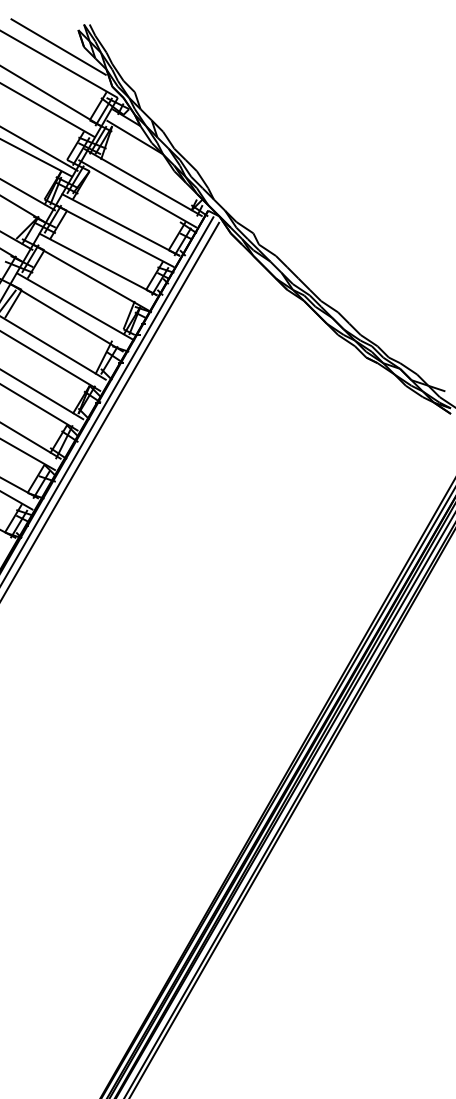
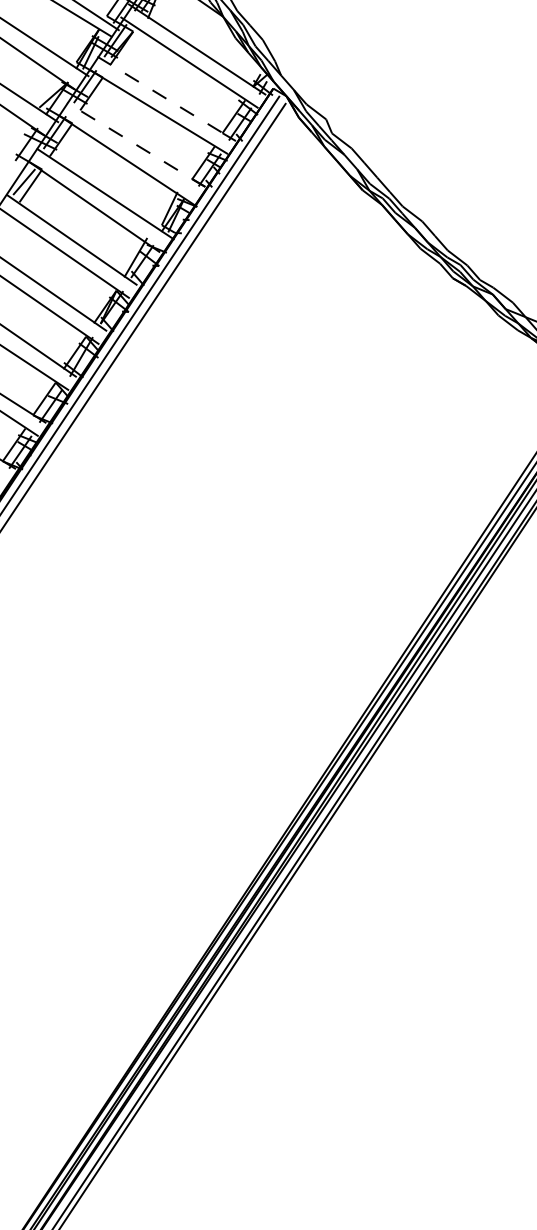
line: (120, 224) -> (166, 98), solid -> dashed
line: (98, 264) -> (136, 144), solid -> dashed

